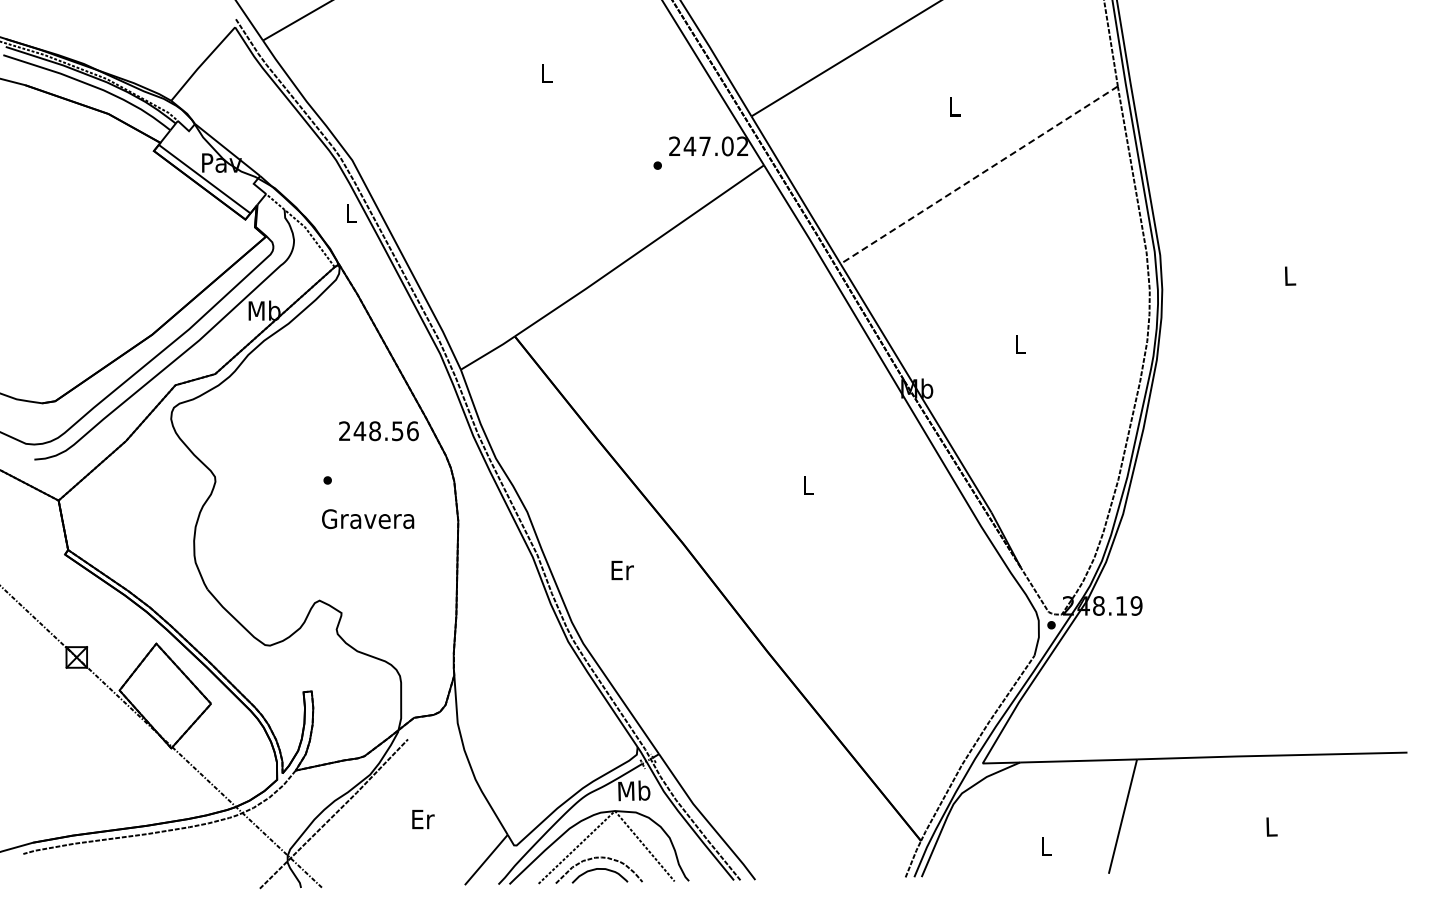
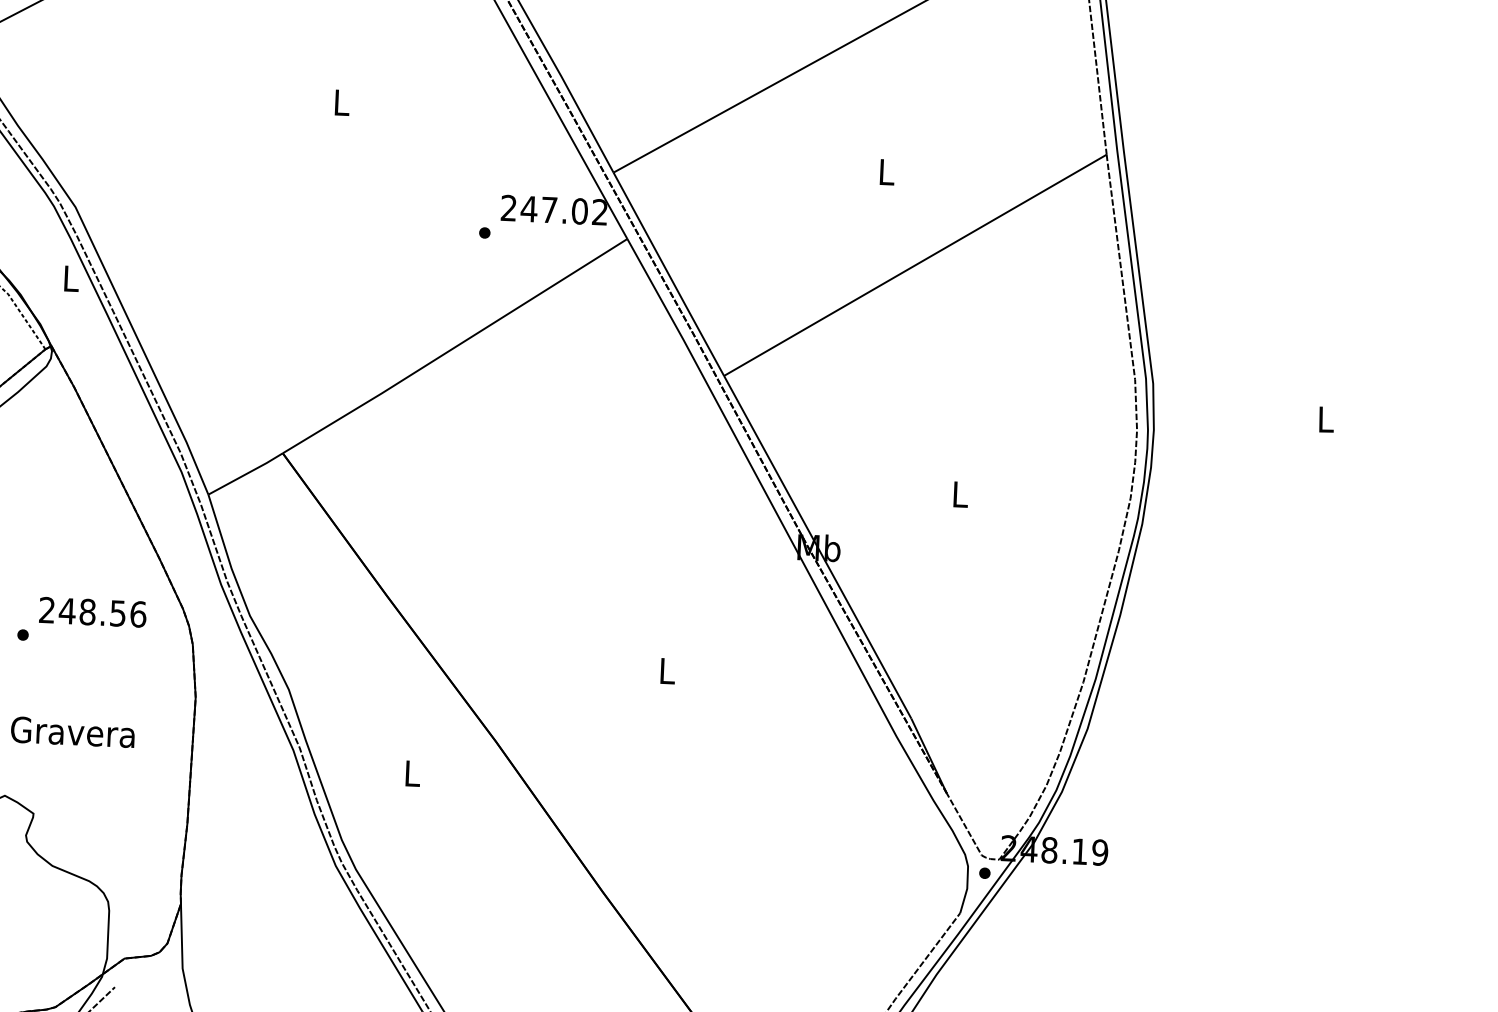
line: (979, 175) -> (915, 265), dashed -> solid
text: (378, 431) -> (92, 612), moved
text: (368, 518) -> (73, 731), moved
text: (622, 570) -> (412, 773), Er -> L

